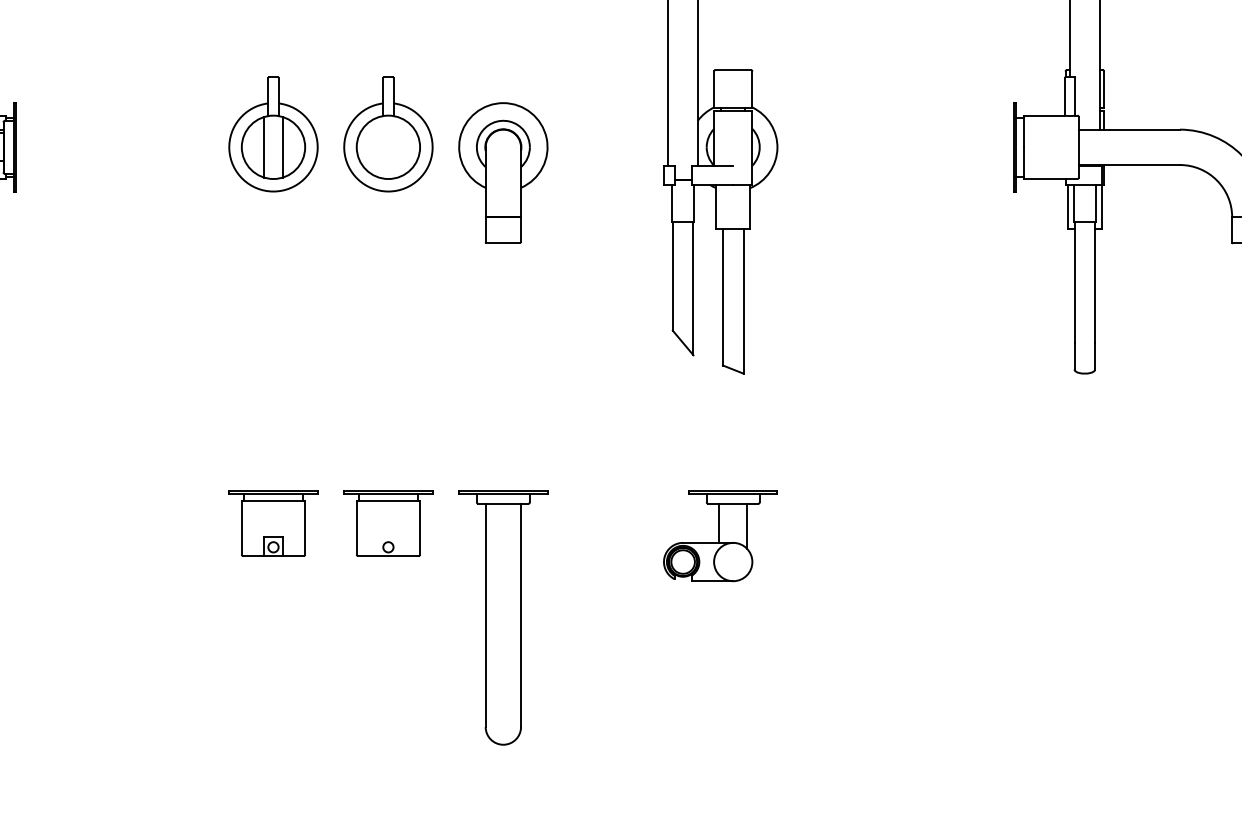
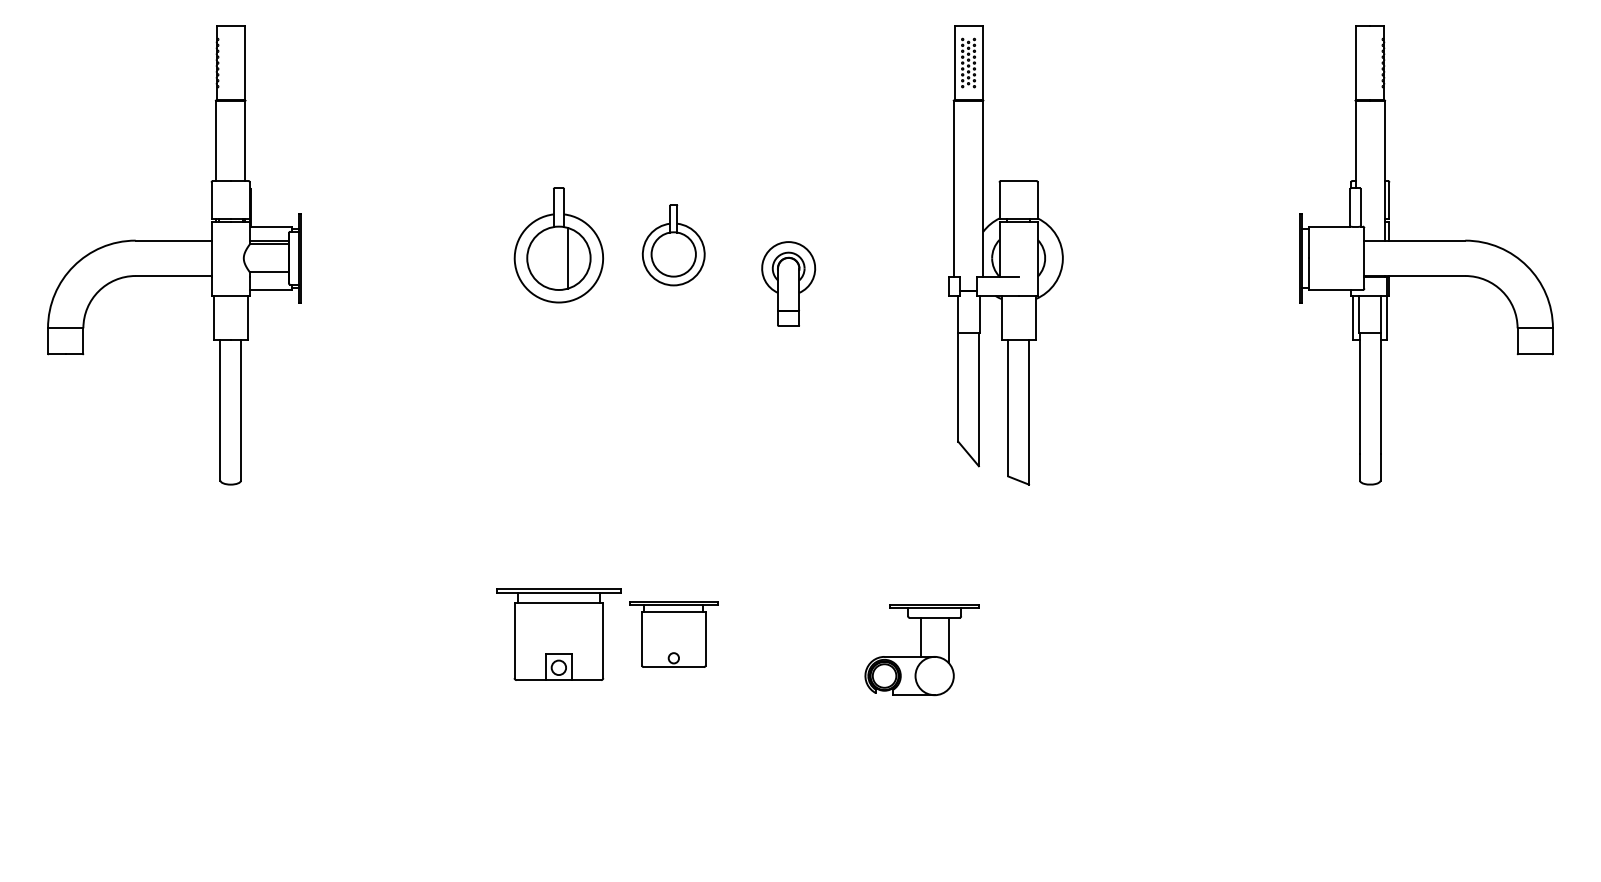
part: (388, 134) -> (673, 245), size x0.7
line: (264, 147) -> (549, 258), removed
part: (503, 172) -> (788, 283), size x0.6
part: (273, 523) -> (558, 634), size x1.4
part: (720, 536) -> (921, 650), moved
part: (503, 617) -> (788, 728), removed

